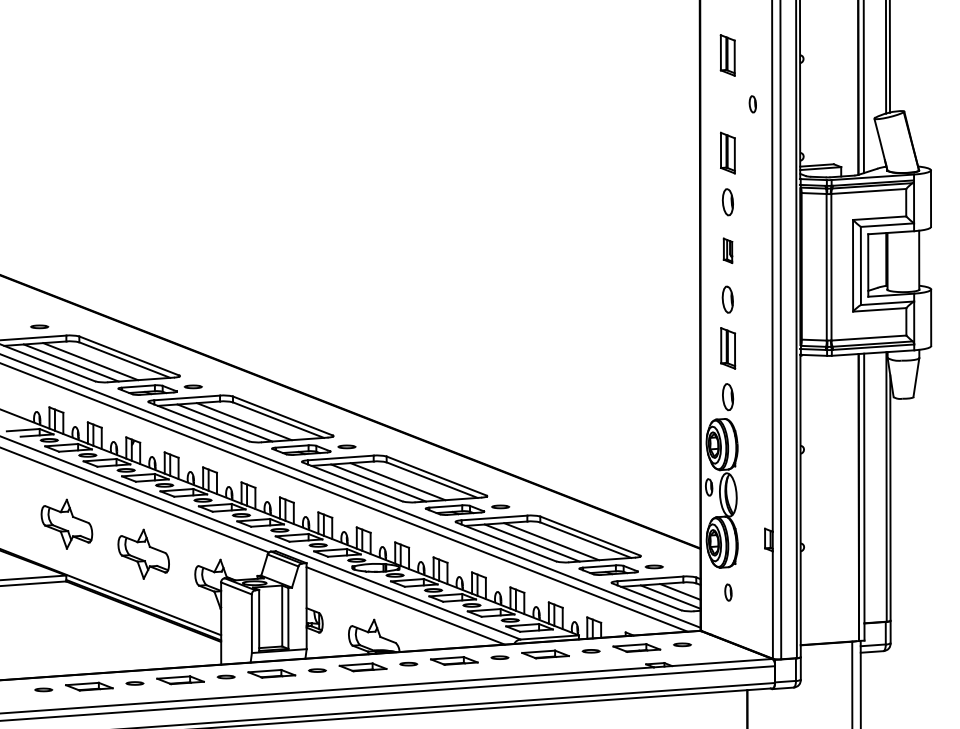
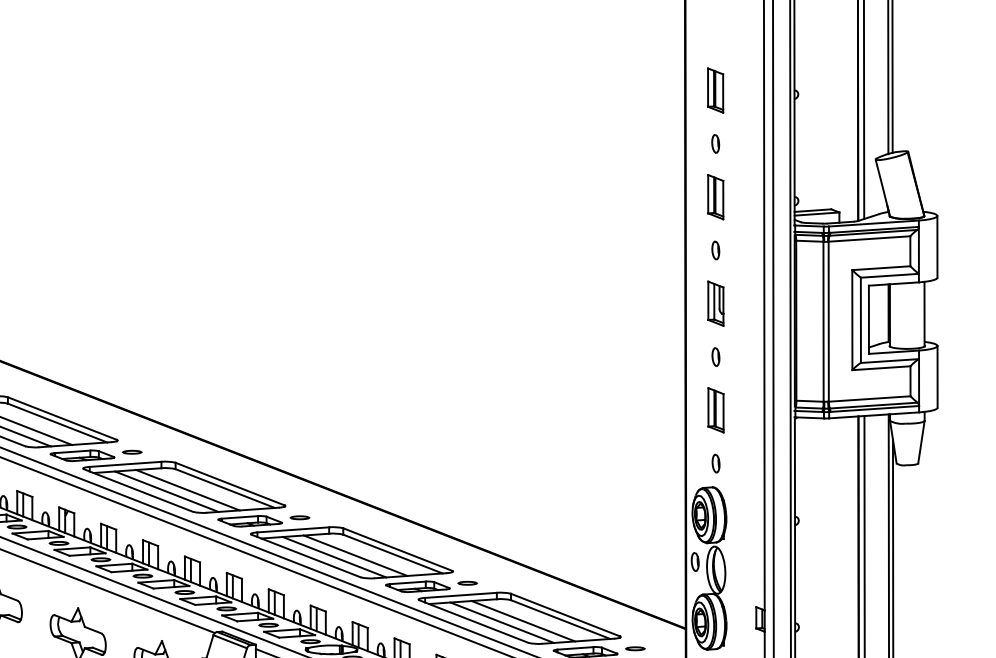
part: (752, 104) -> (715, 144), moved
part: (727, 201) -> (715, 249), size x0.62
part: (727, 250) -> (715, 303), size x1.67
part: (728, 299) -> (716, 356), size x0.62
part: (728, 397) -> (716, 463), size x0.62

